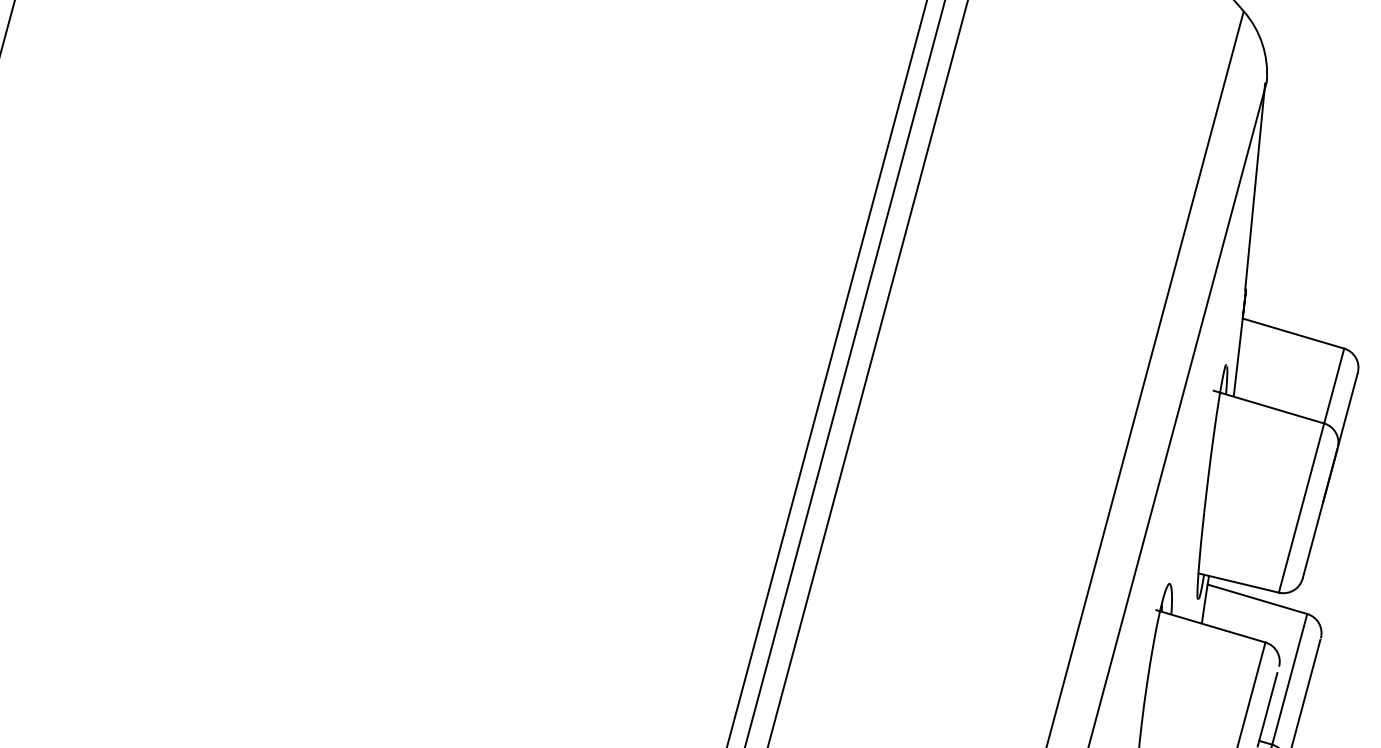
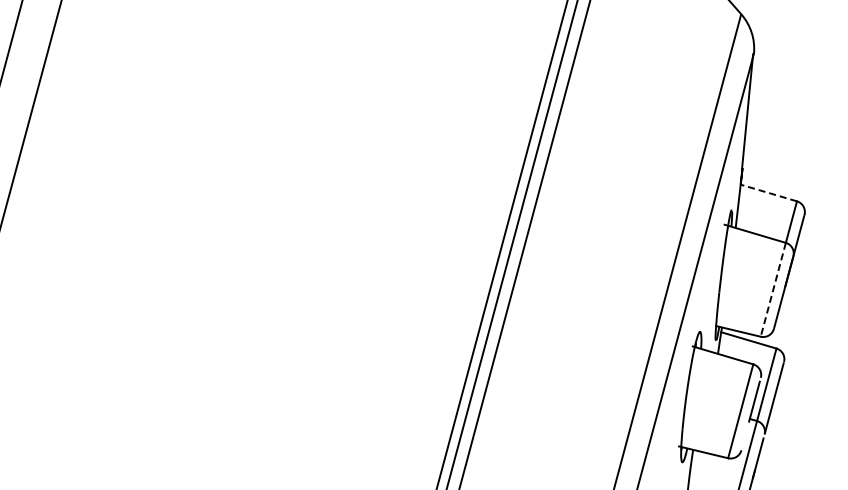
line: (1292, 332) -> (768, 192), solid -> dashed
line: (1301, 507) -> (773, 289), solid -> dashed

